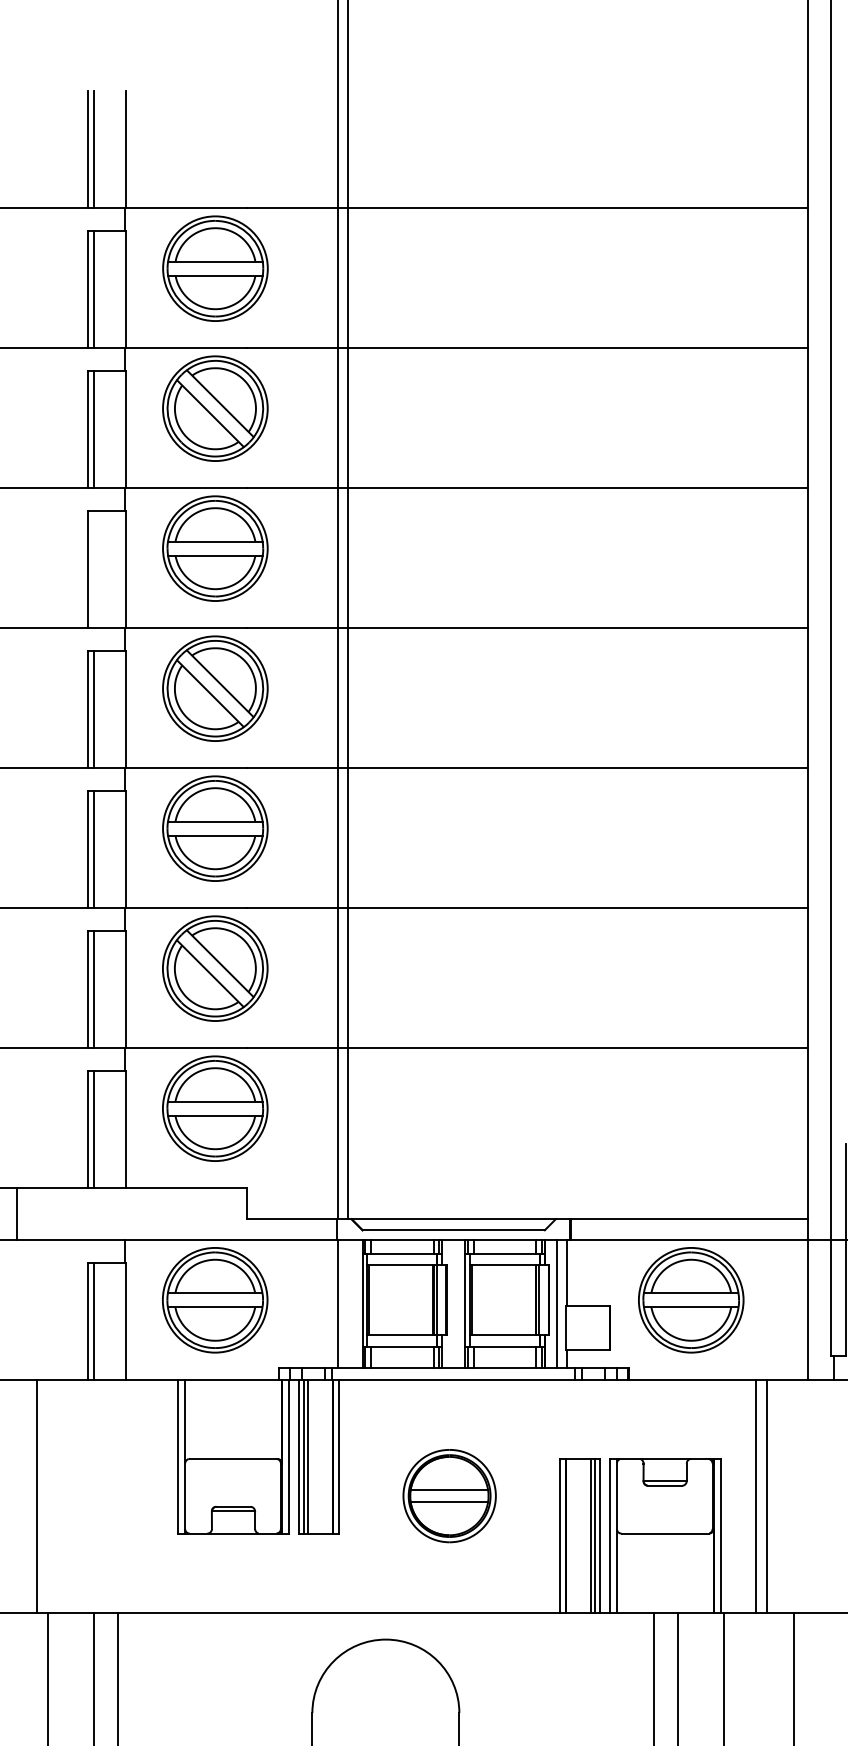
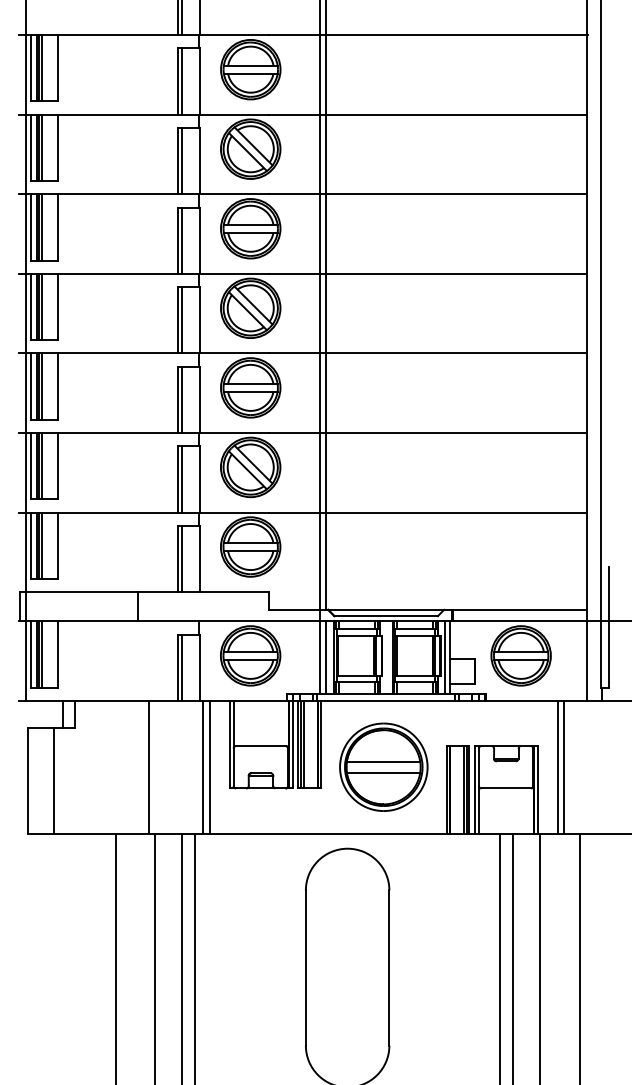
line: (93, 569) -> (181, 240), added
line: (348, 1303) -> (326, 657), added
line: (132, 1494) -> (203, 766), added
line: (142, 1494) -> (209, 766), added
part: (448, 1494) -> (383, 766), size x1.67

